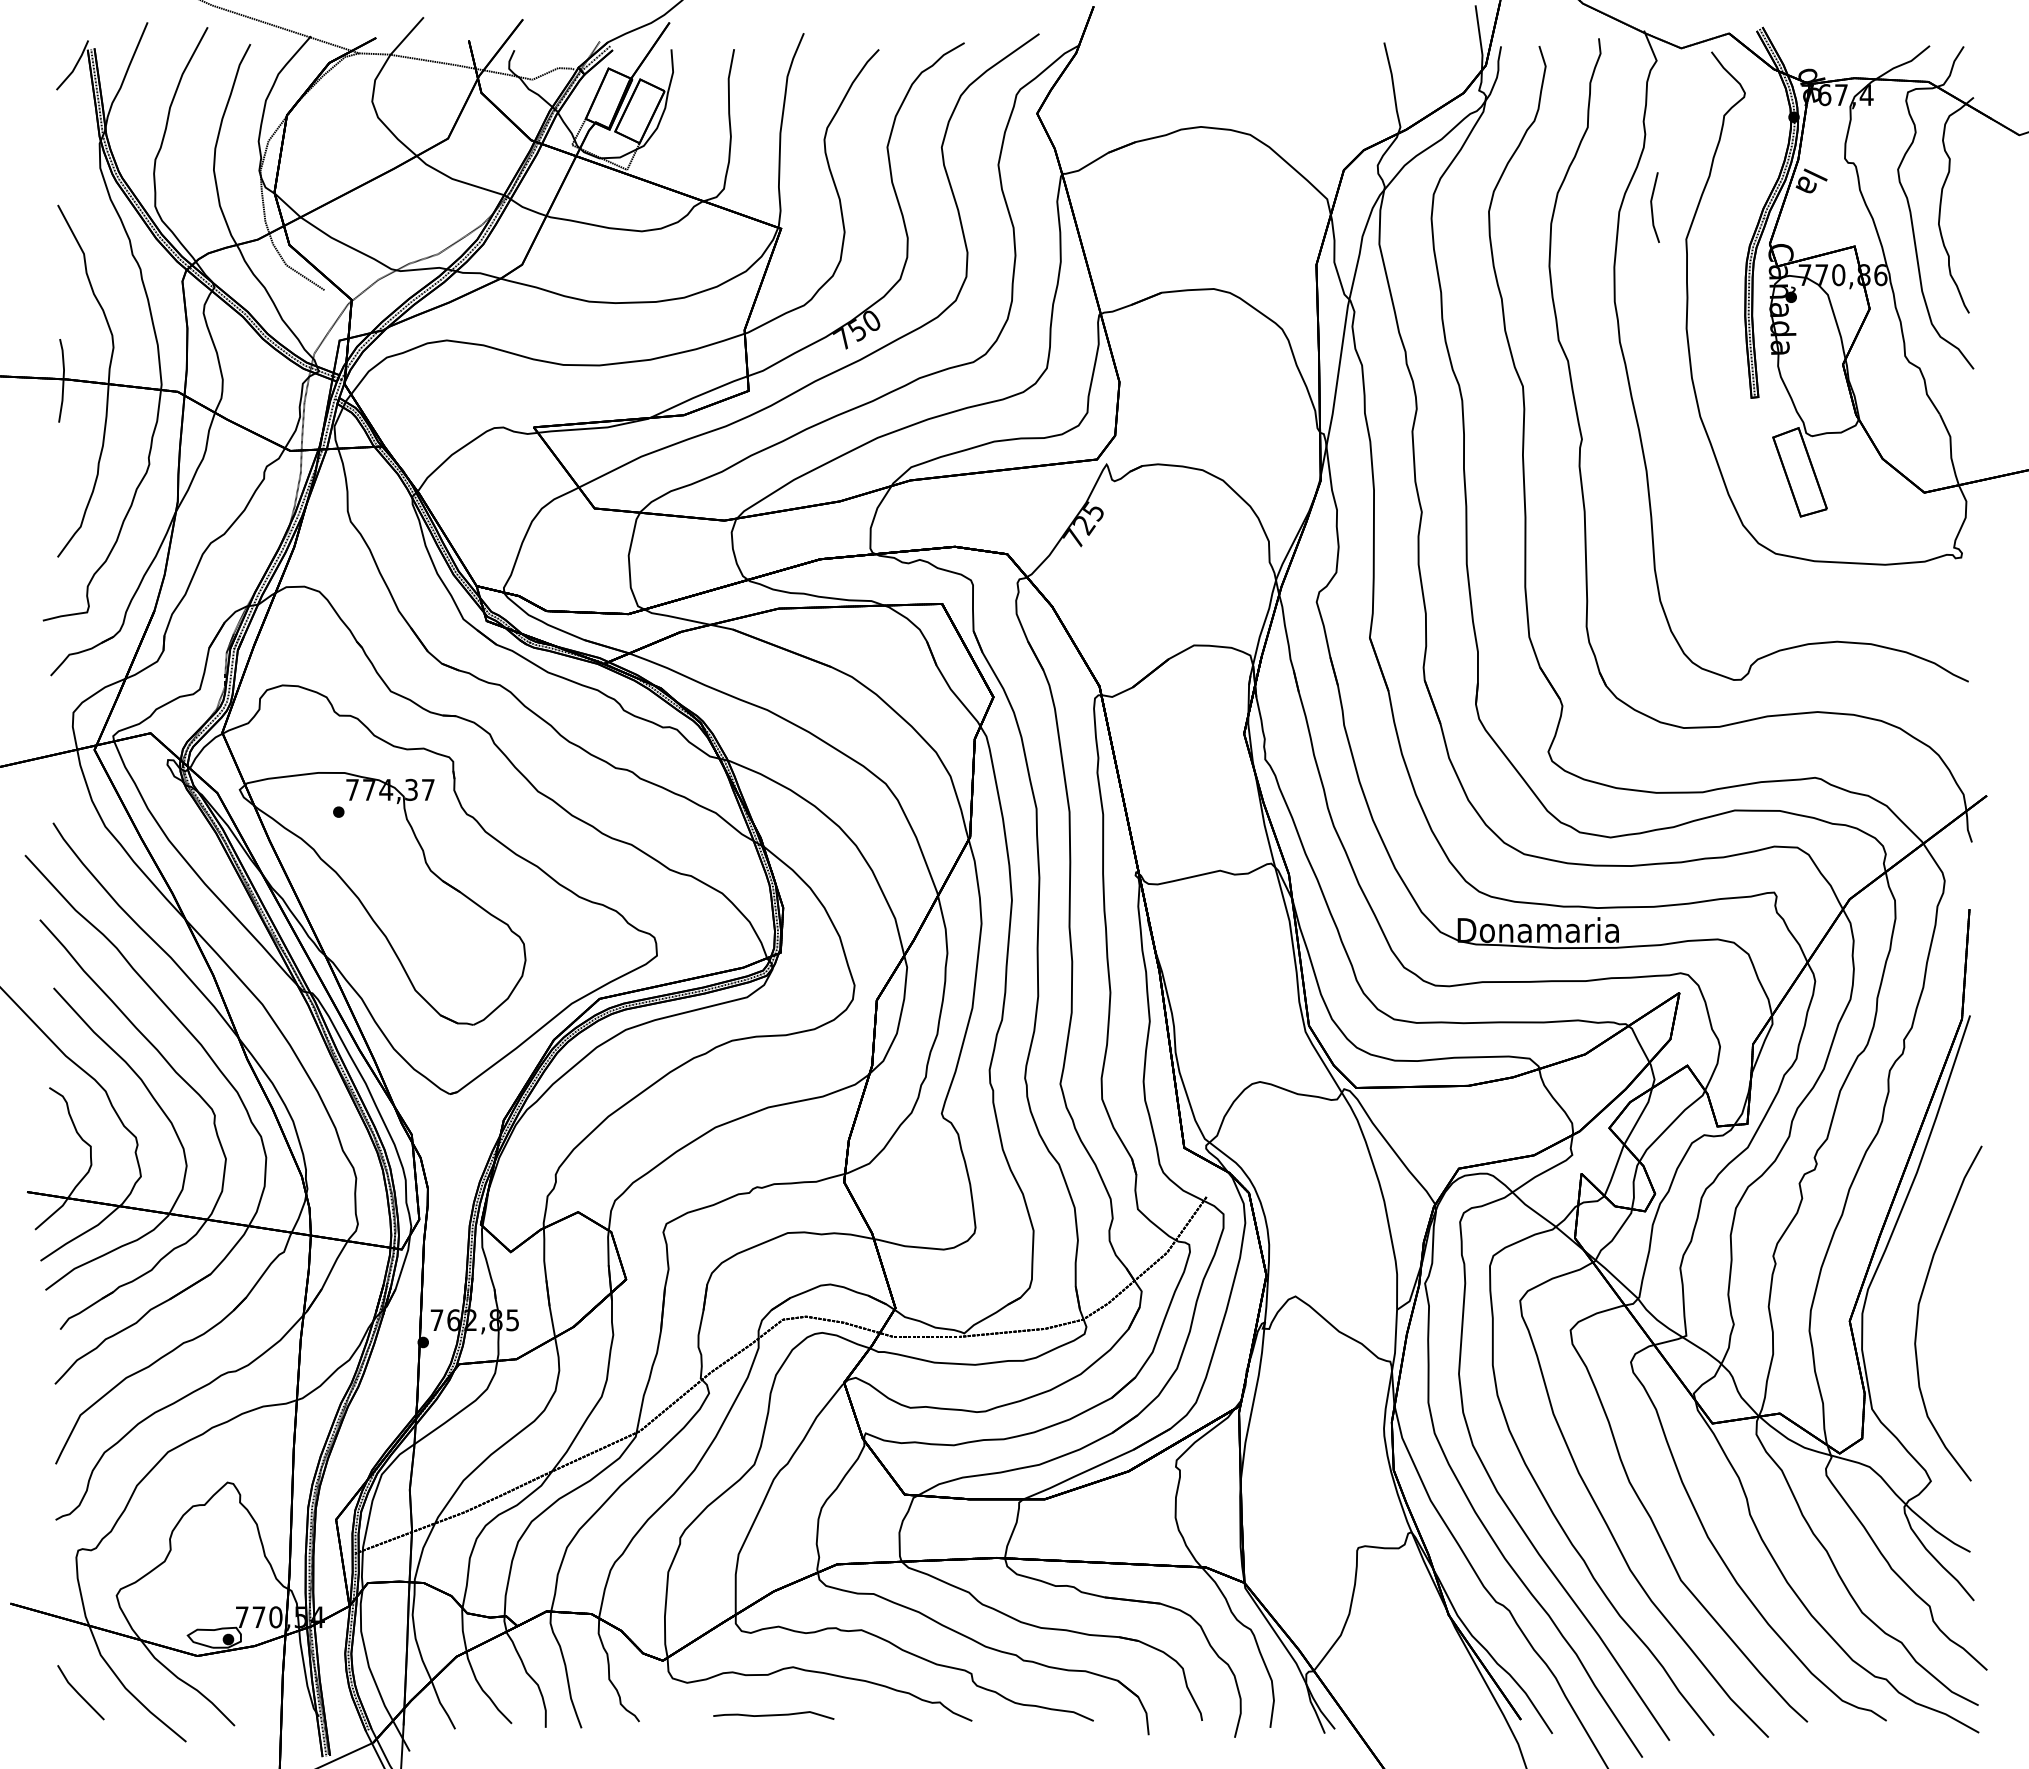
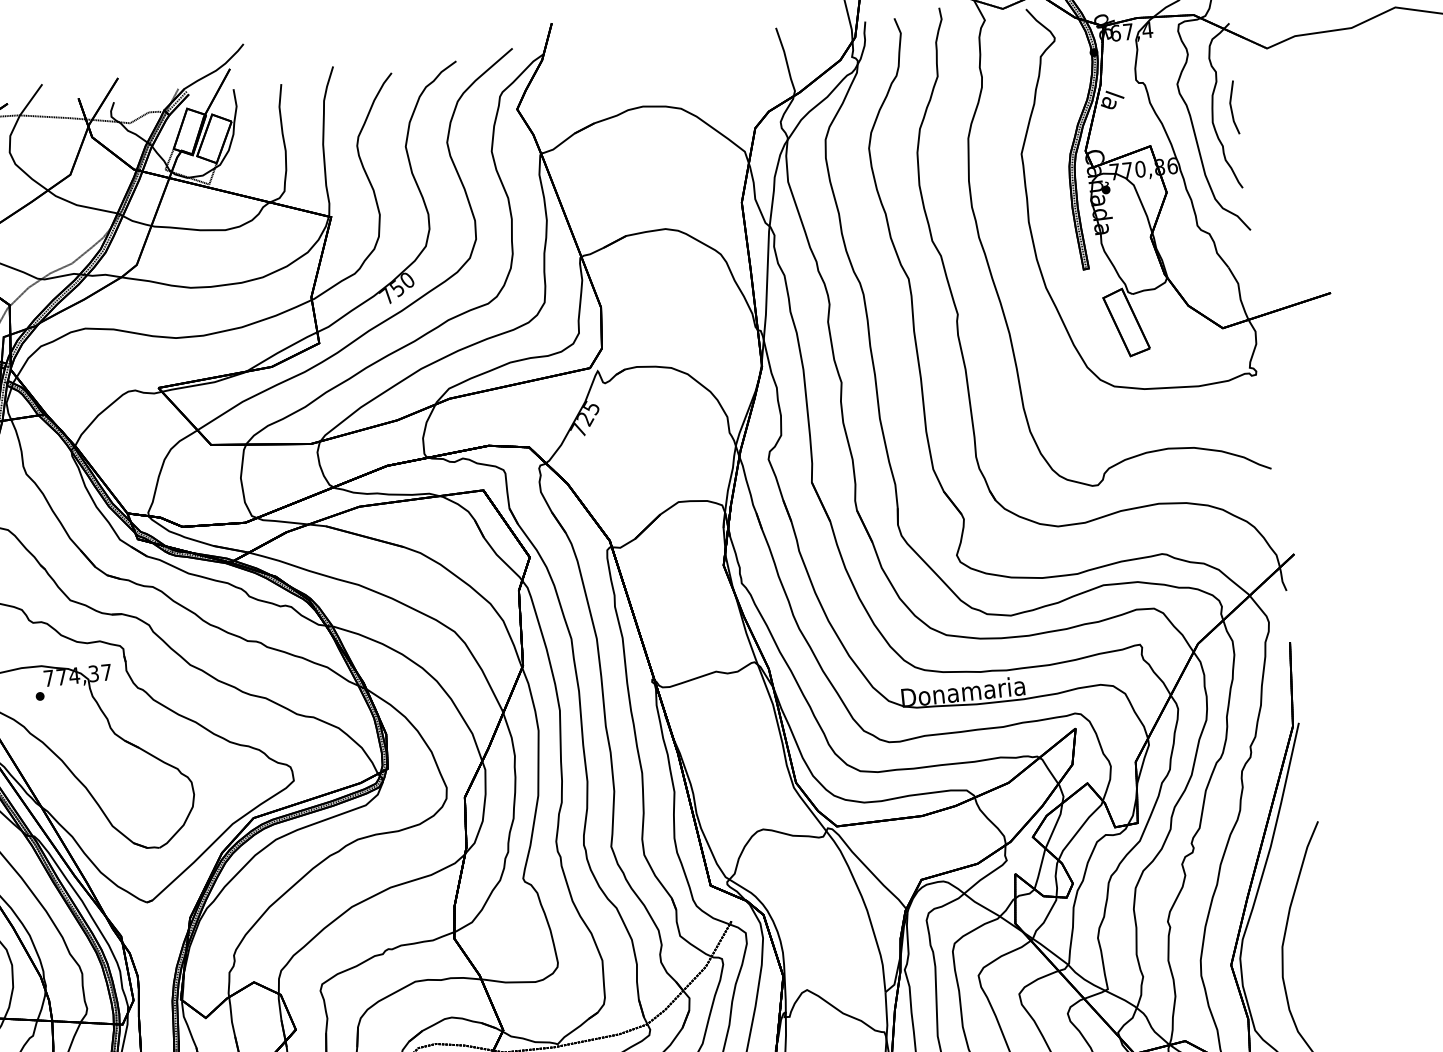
line: (1652, 207) -> (1231, 107), moved

